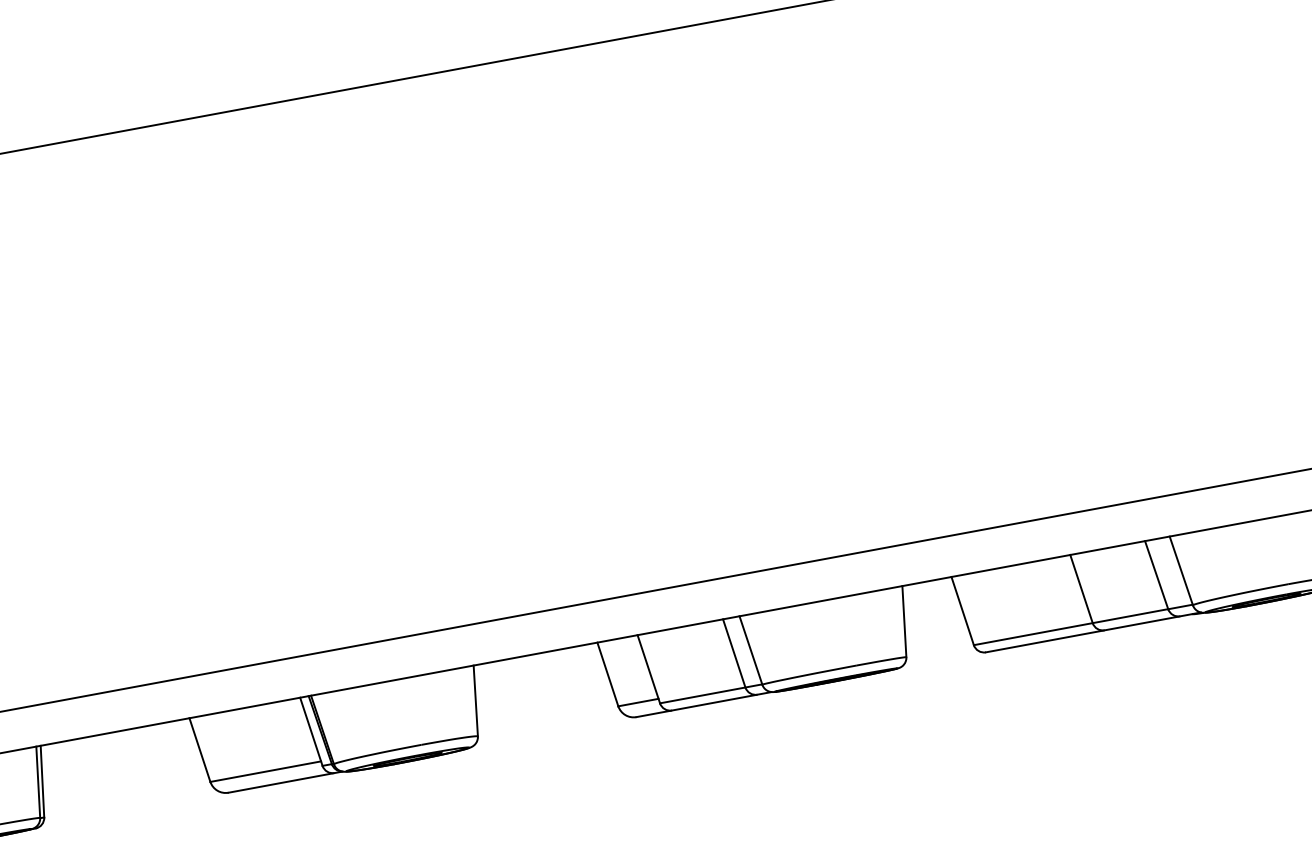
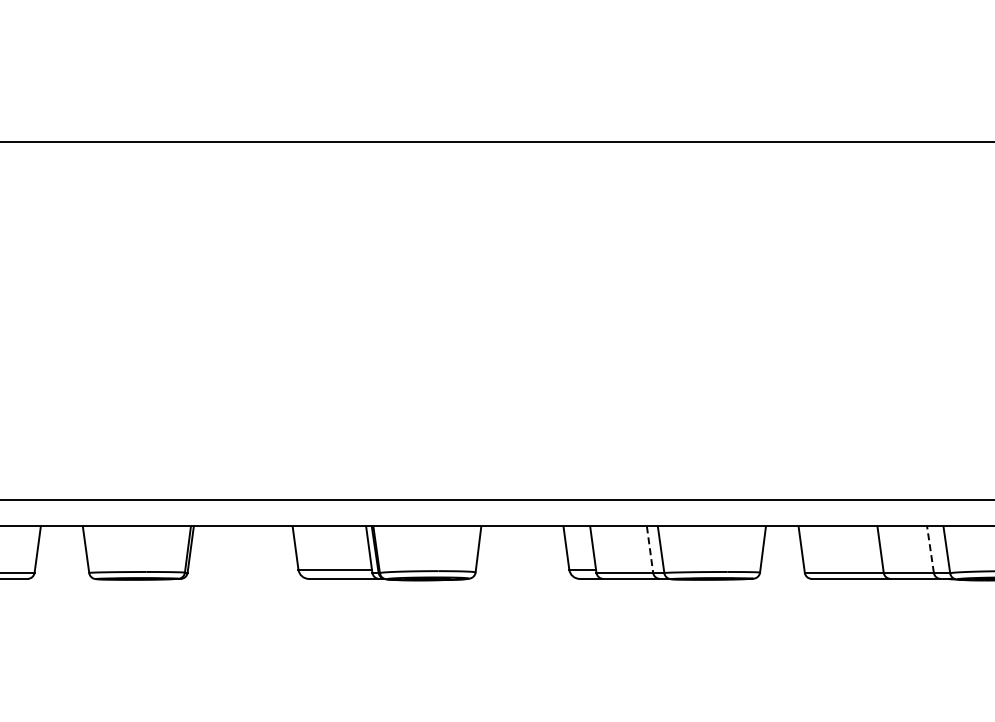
line: (1156, 574) -> (930, 549), solid -> dashed
line: (735, 654) -> (650, 550), solid -> dashed

